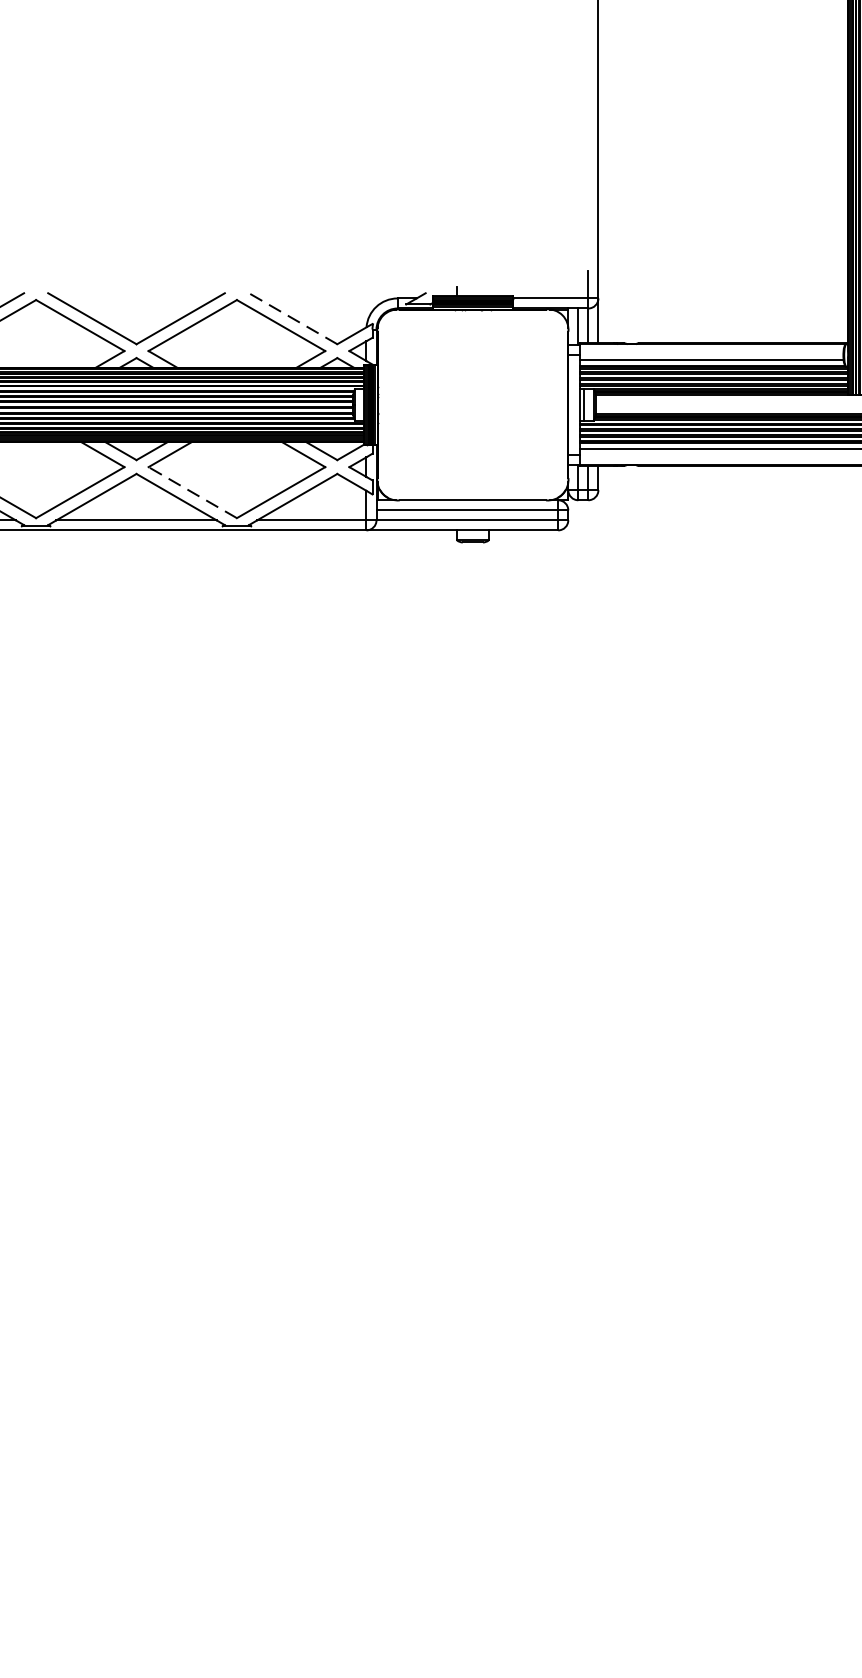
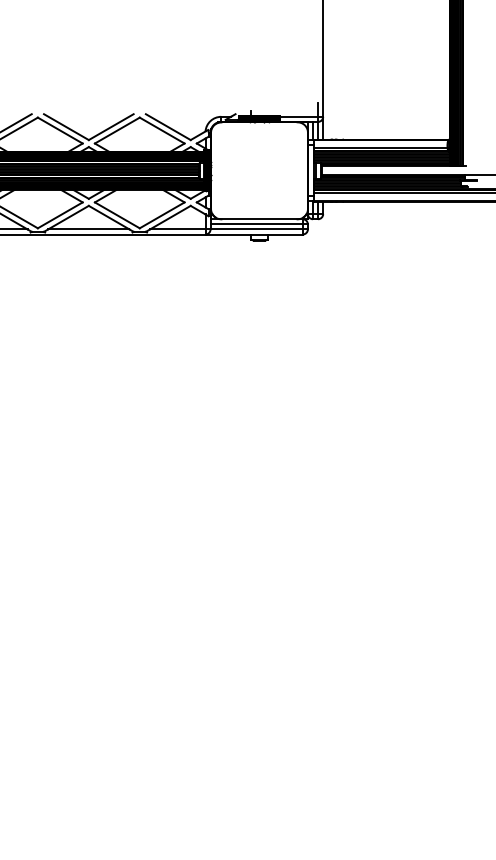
line: (293, 319) -> (168, 127), dashed -> solid
line: (193, 492) -> (117, 215), dashed -> solid

